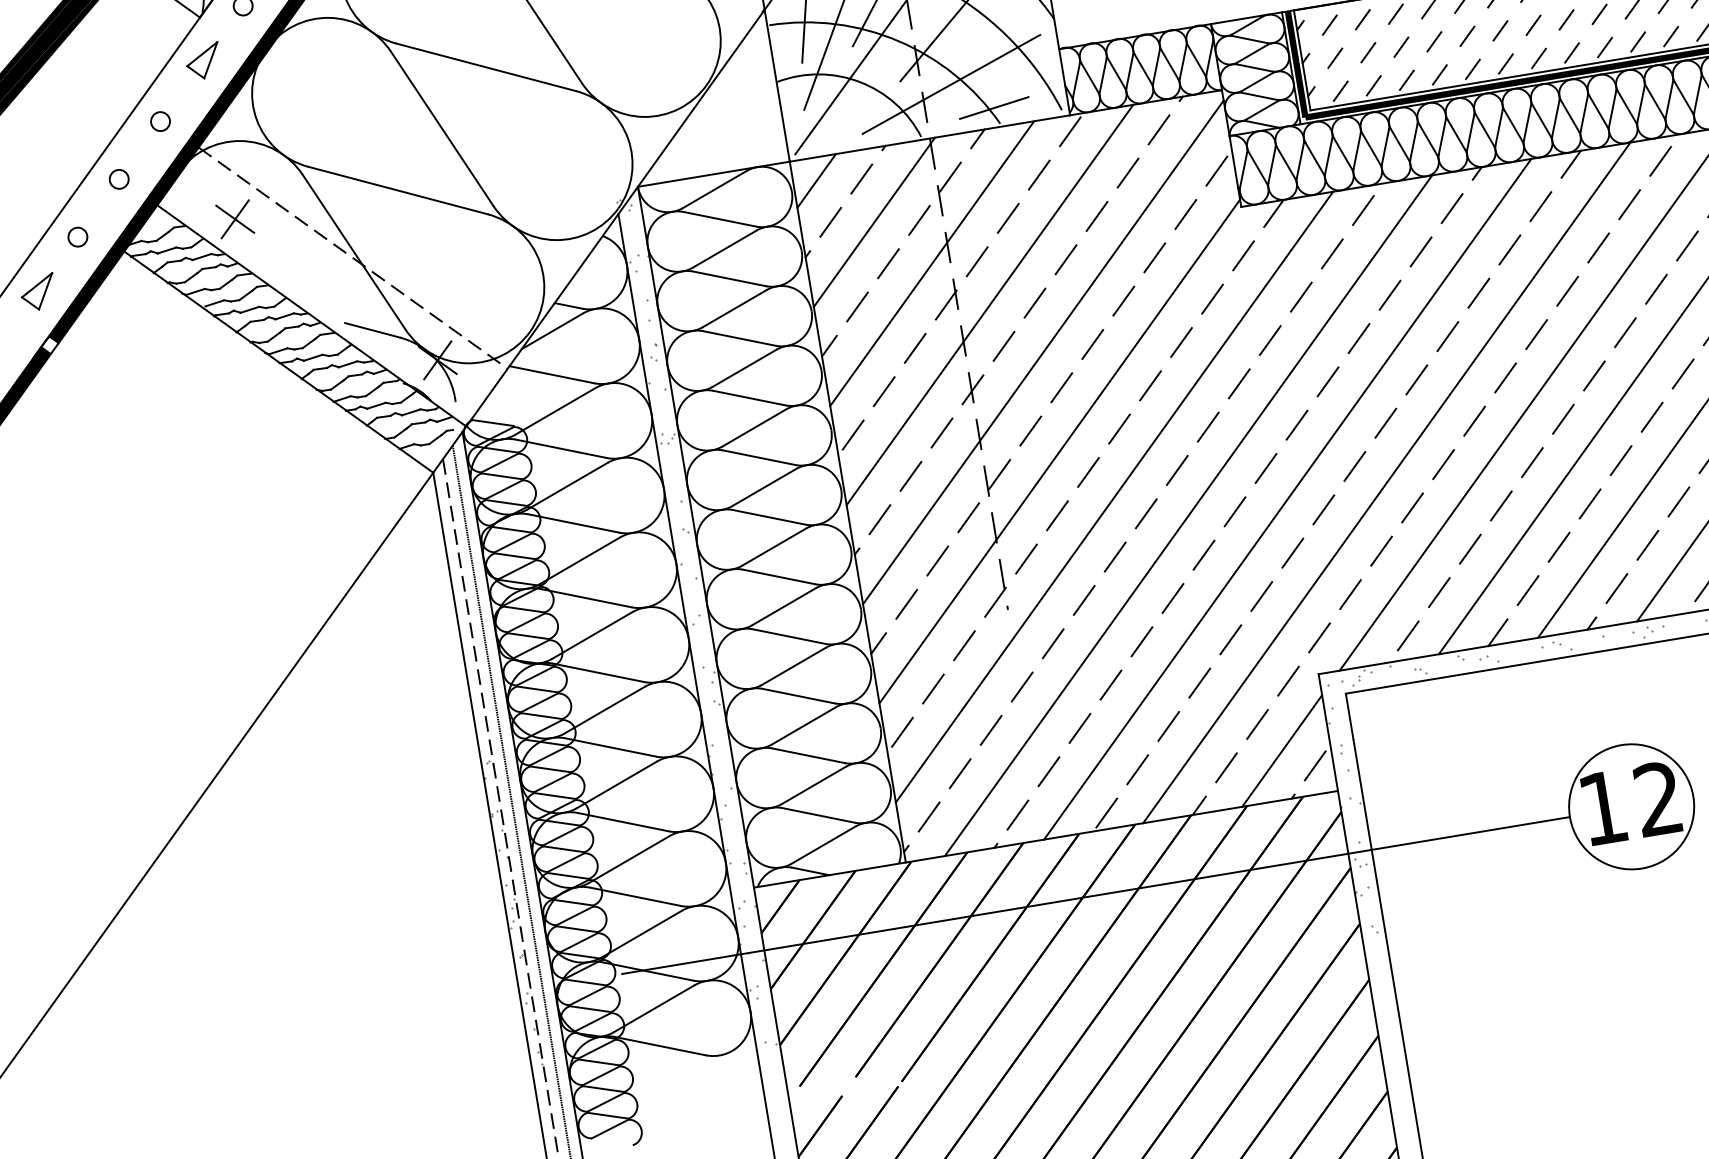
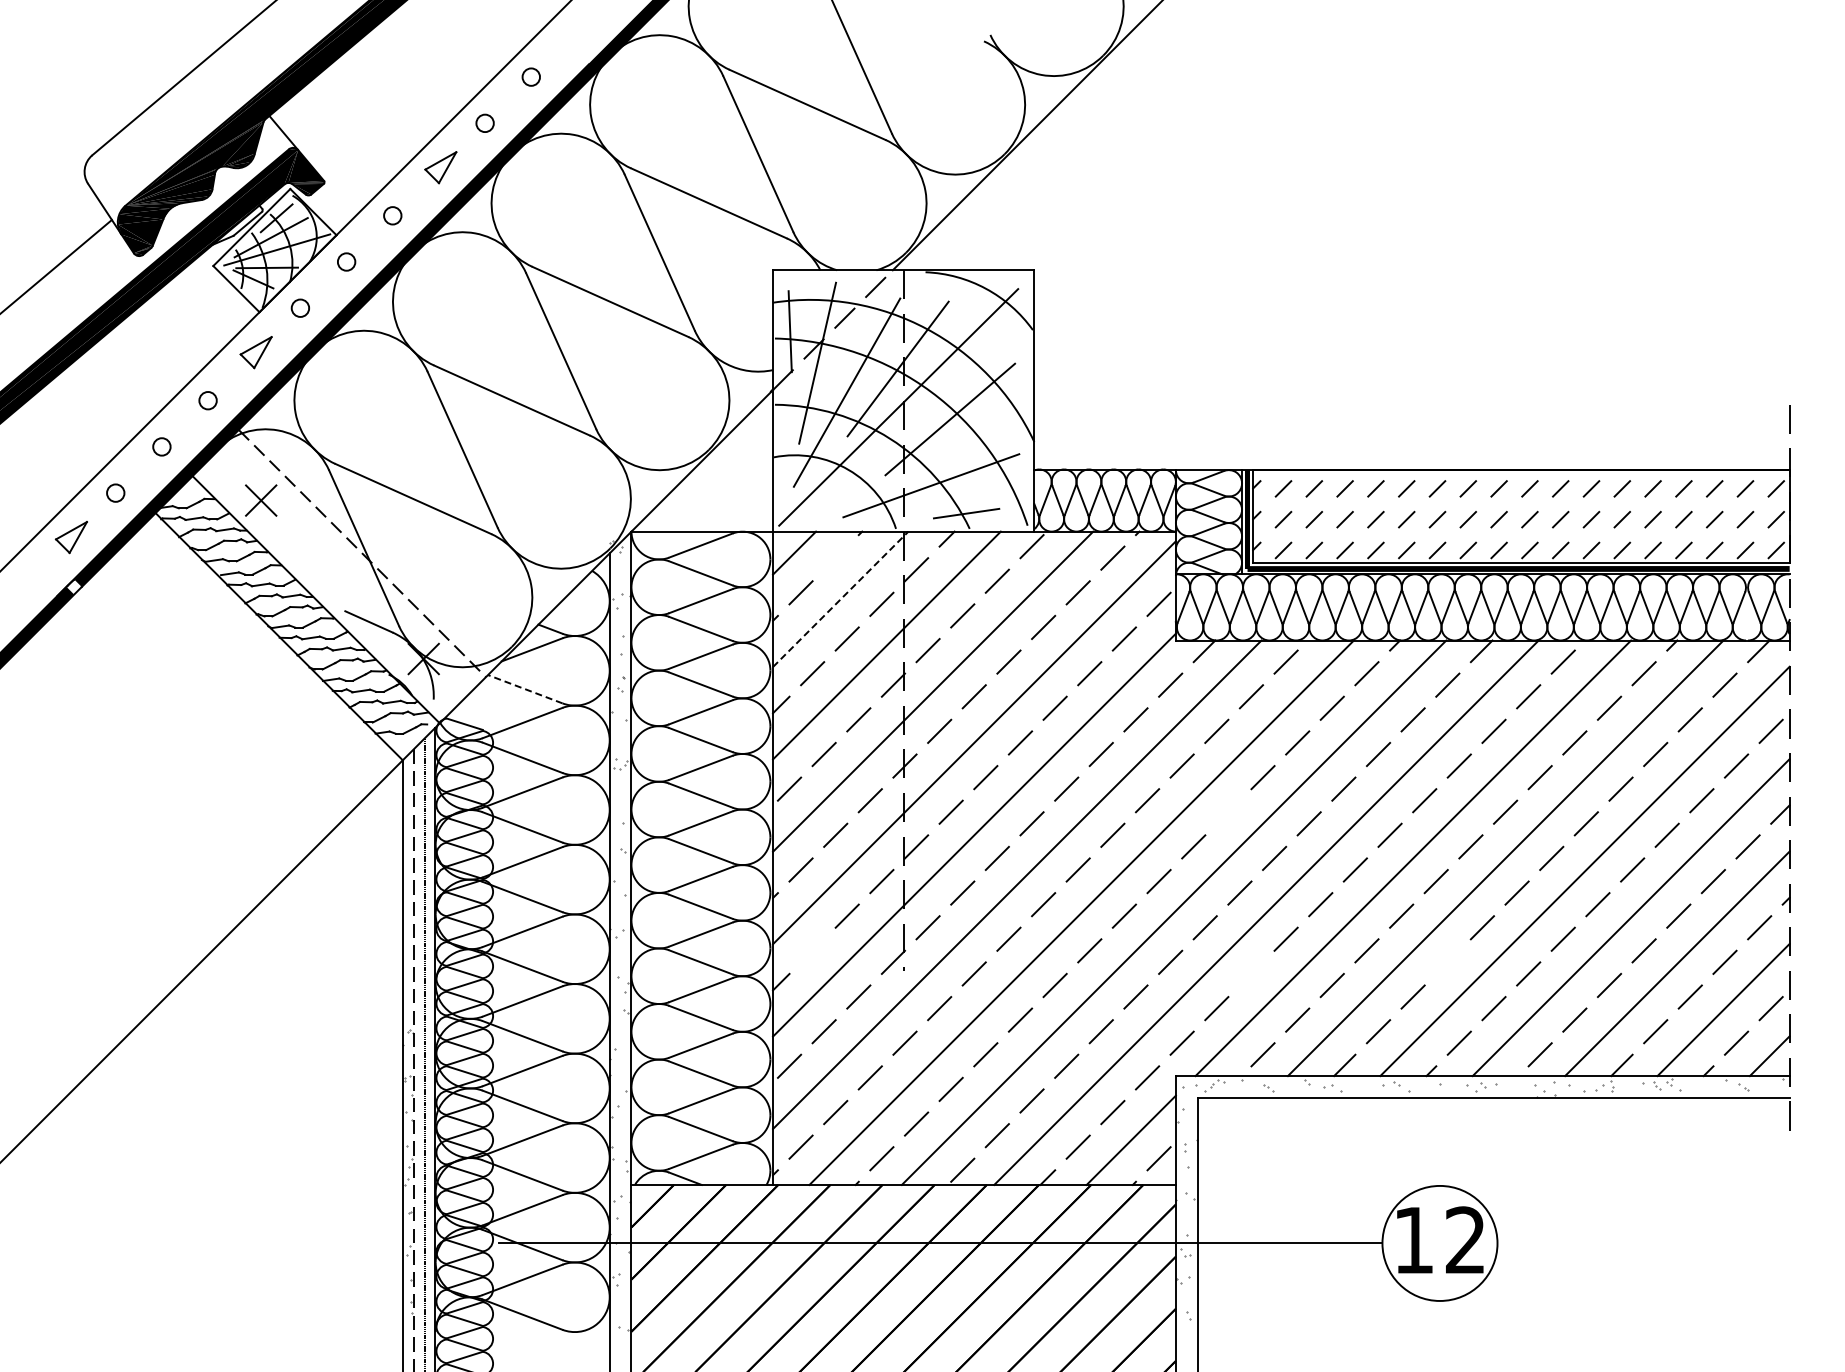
line: (861, 178) -> (835, 557), removed
line: (874, 222) -> (840, 599), solid -> dashed
line: (552, 375) -> (525, 689), solid -> dashed
line: (1327, 381) -> (1227, 811), removed
line: (1589, 503) -> (1447, 961), removed
line: (1381, 550) -> (1251, 973), removed
line: (906, 604) -> (812, 950), removed

